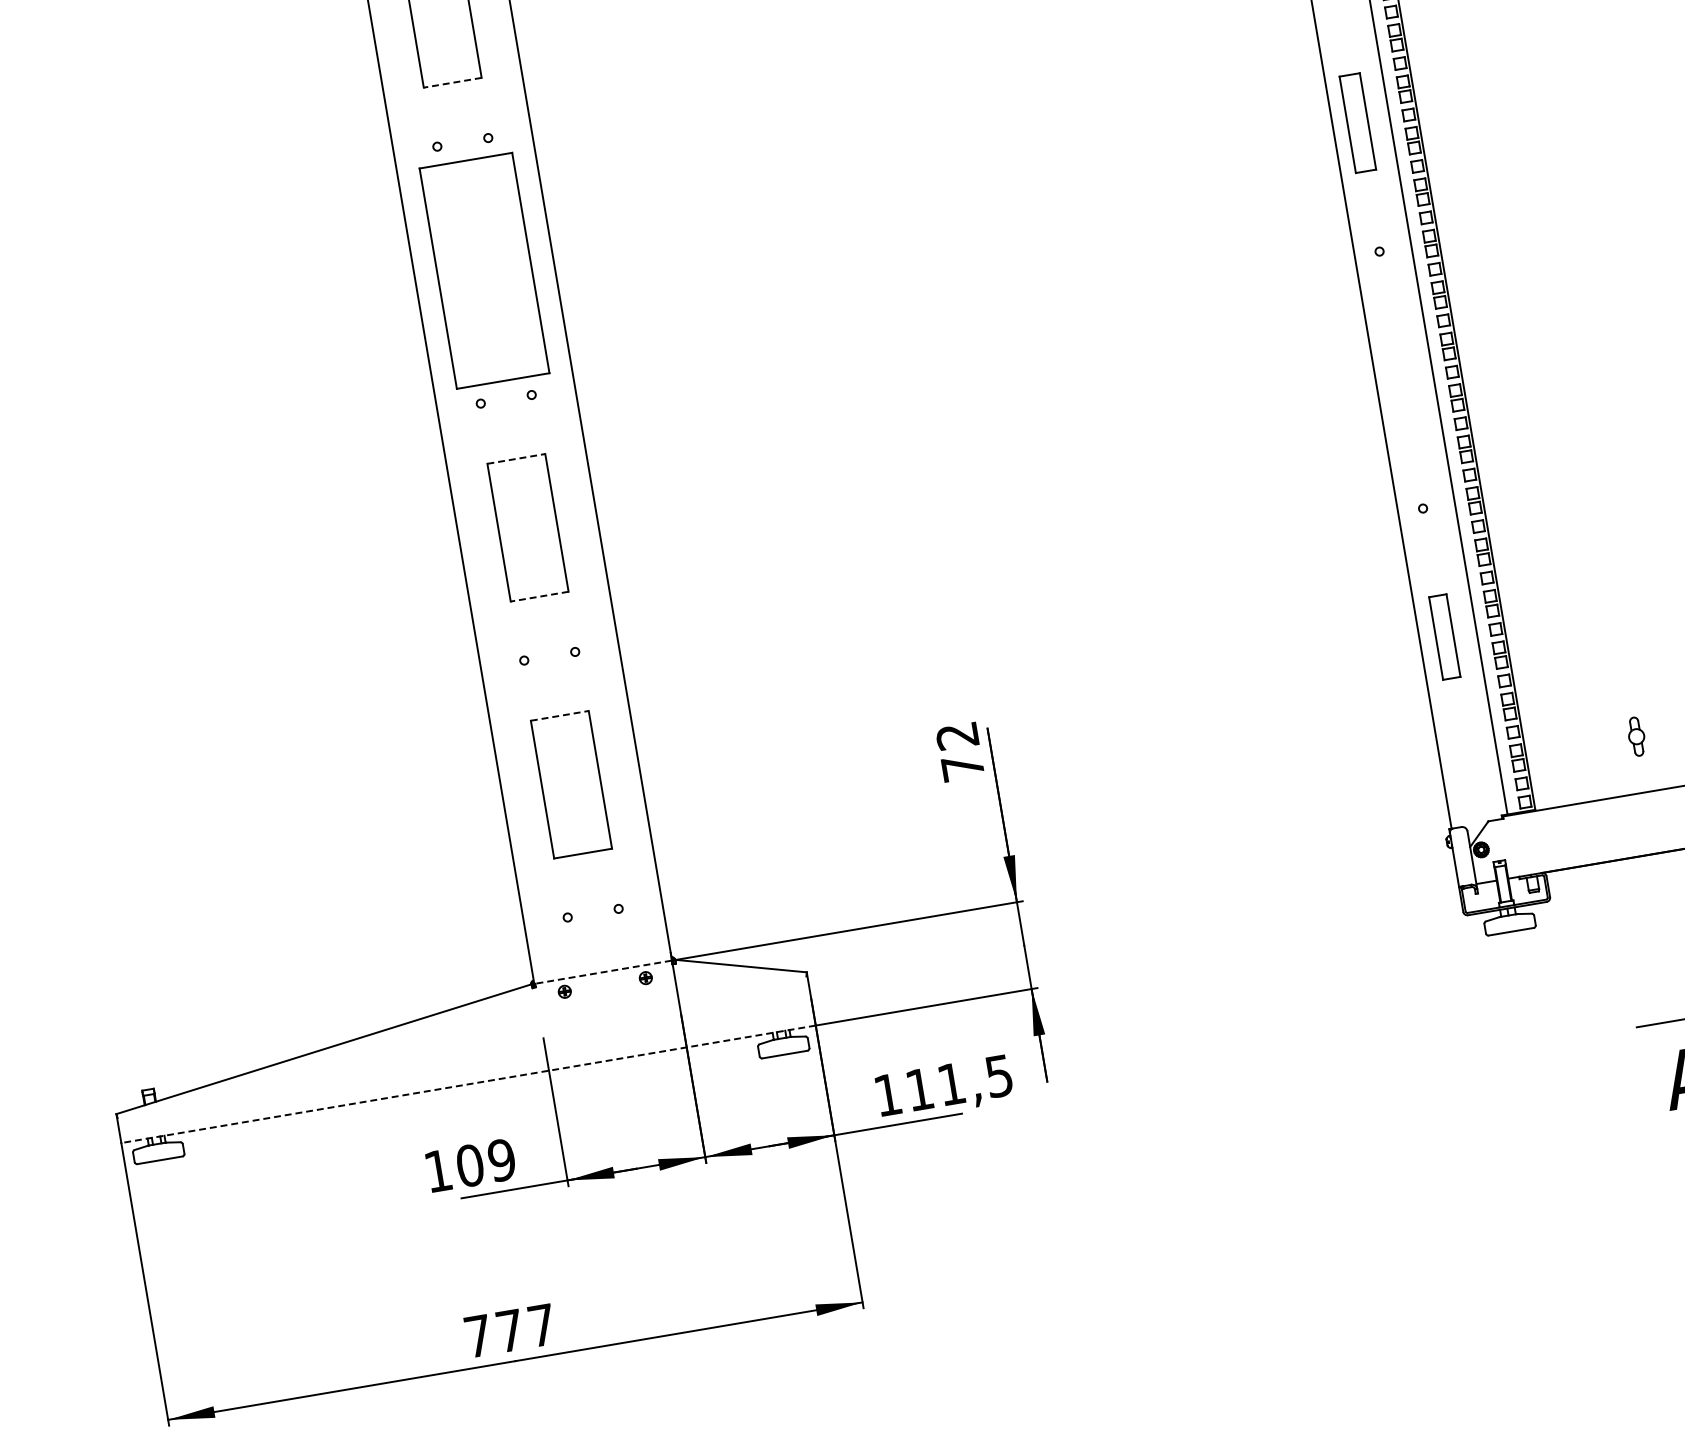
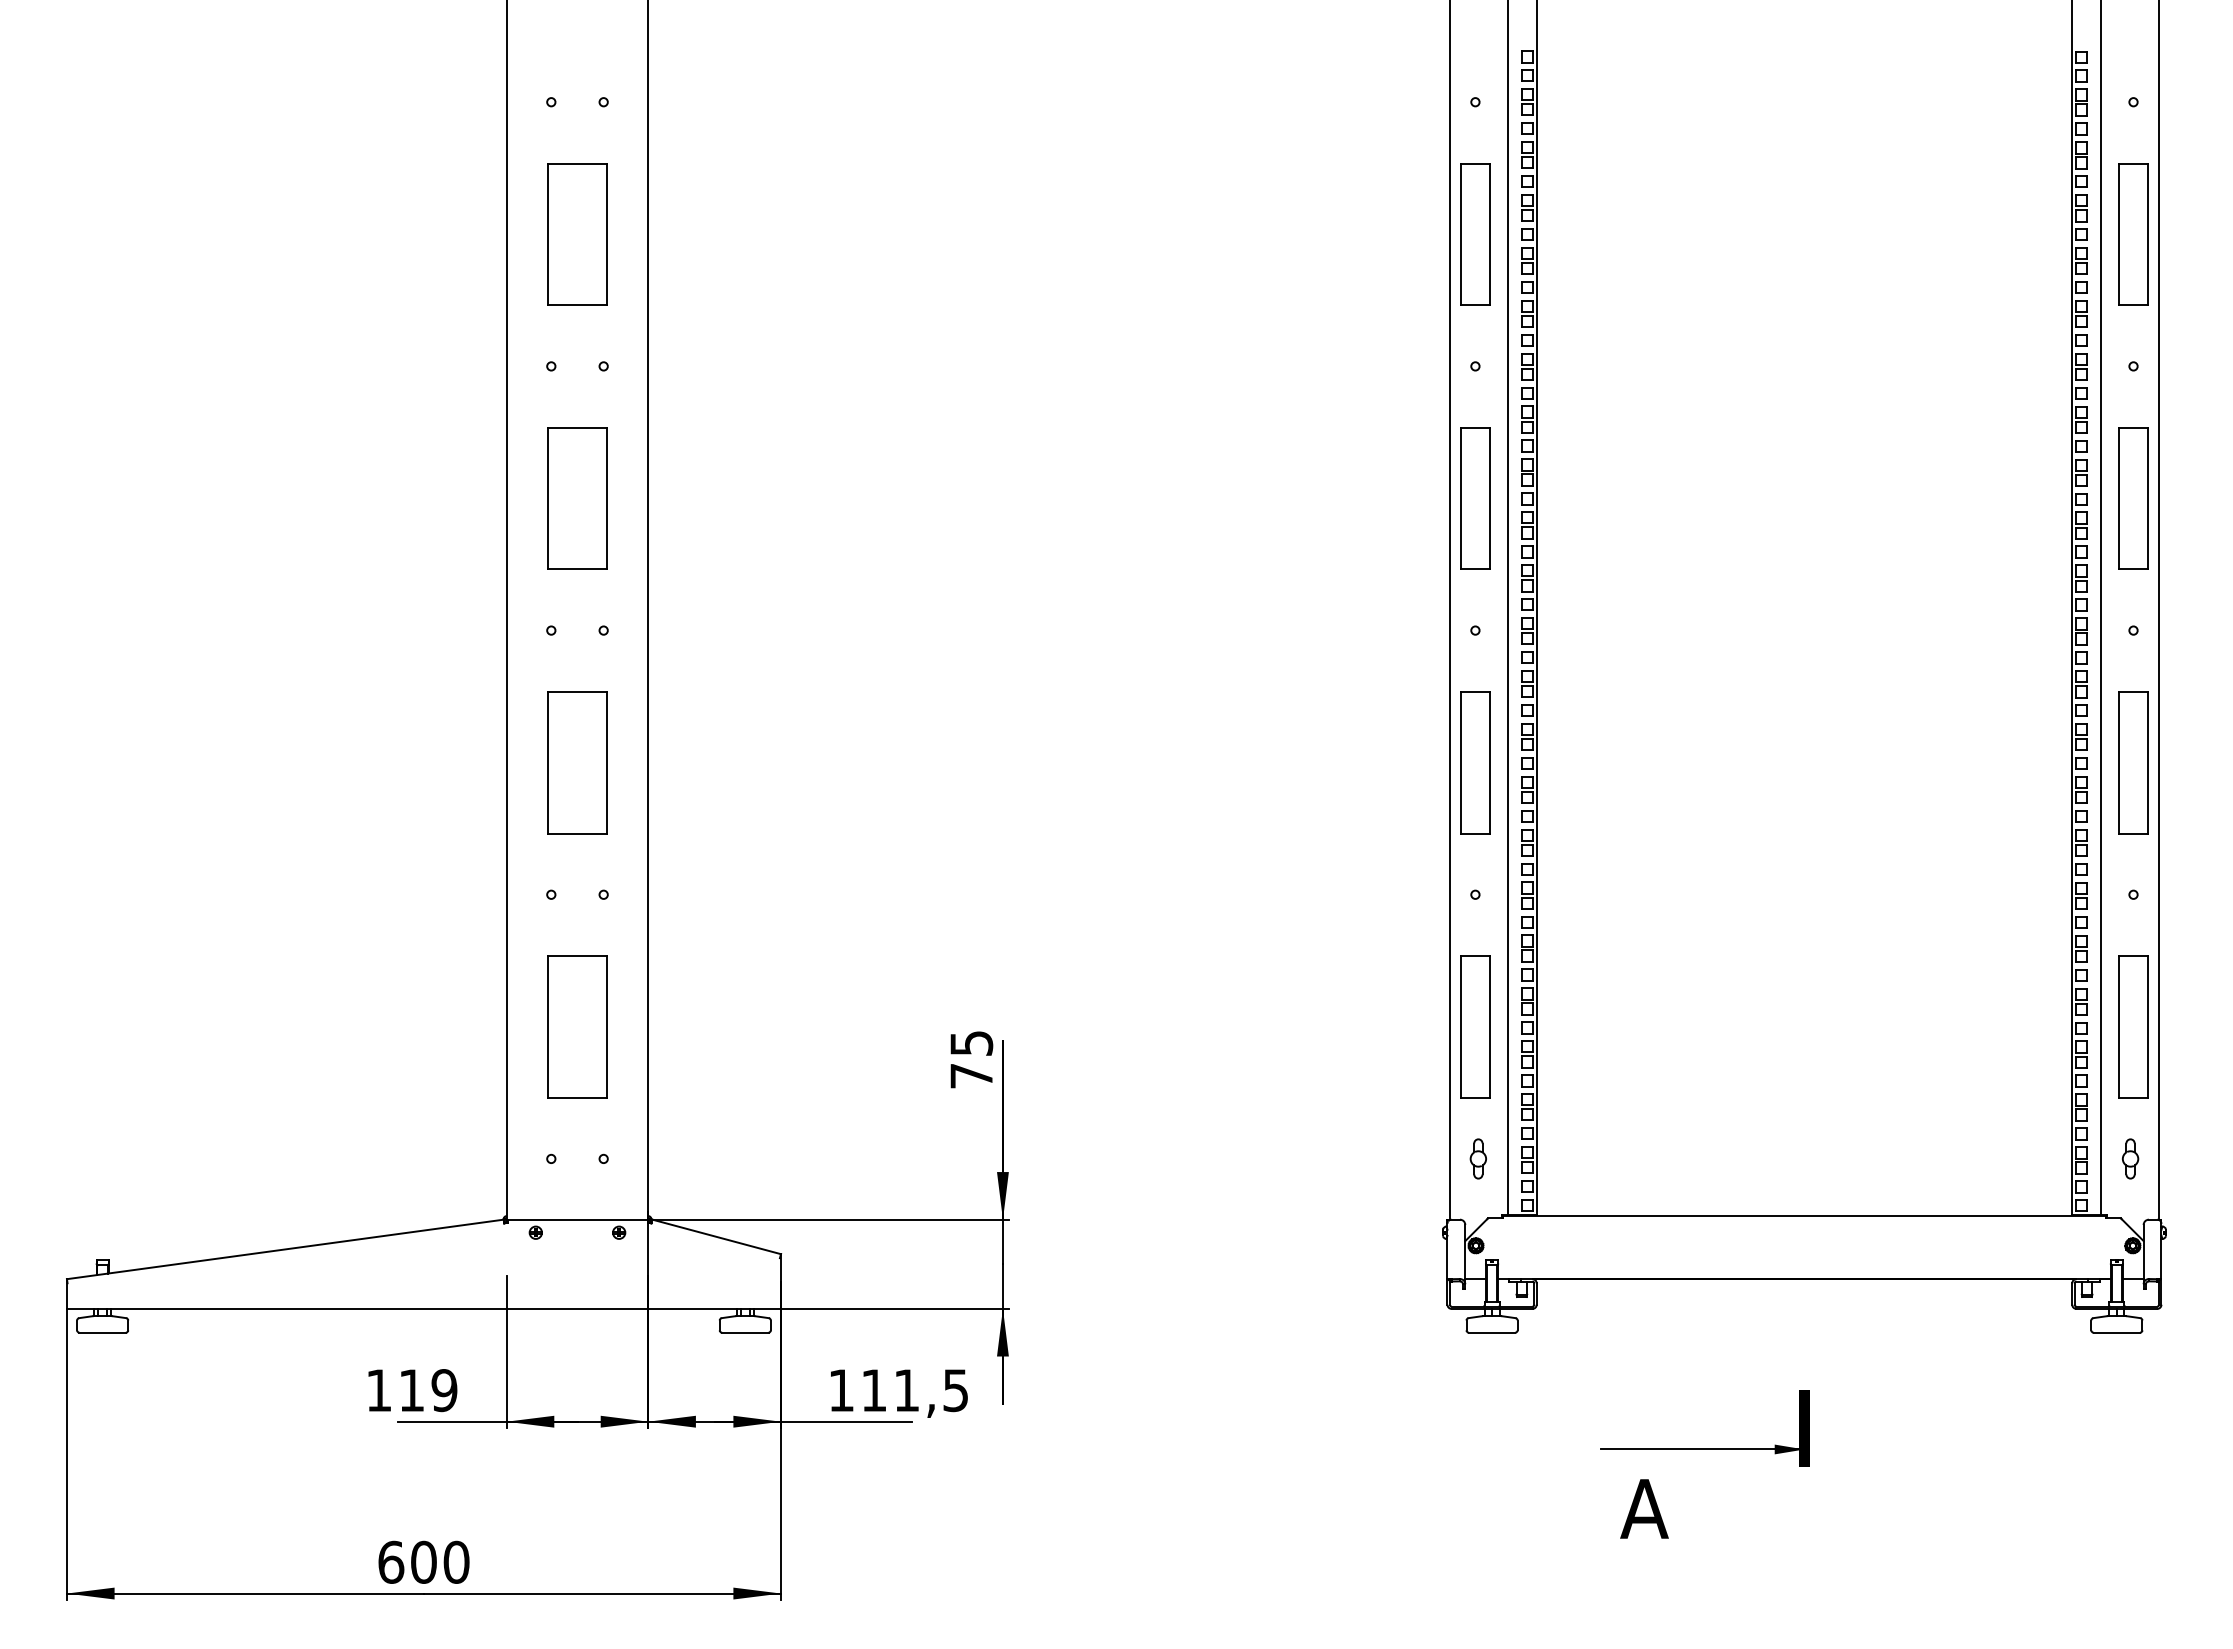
line: (452, 83) -> (577, 305), dashed -> solid
part: (1357, 123) -> (1475, 498), size x1.43
part: (484, 270) -> (577, 498), size x0.62
part: (1401, 379) -> (1475, 762), added
line: (516, 458) -> (577, 691), dashed -> solid
line: (539, 596) -> (577, 833), dashed -> solid
part: (1444, 636) -> (1475, 1026), size x1.67
line: (559, 716) -> (577, 956), dashed -> solid
text: (957, 736) -> (971, 1043), 72 -> 75
part: (1635, 736) -> (1477, 1158), moved
line: (603, 972) -> (577, 1219), dashed -> solid
line: (468, 1083) -> (423, 1308), dashed -> solid
text: (469, 1165) -> (411, 1390), 109 -> 119
text: (509, 1330) -> (423, 1561), 777 -> 600

